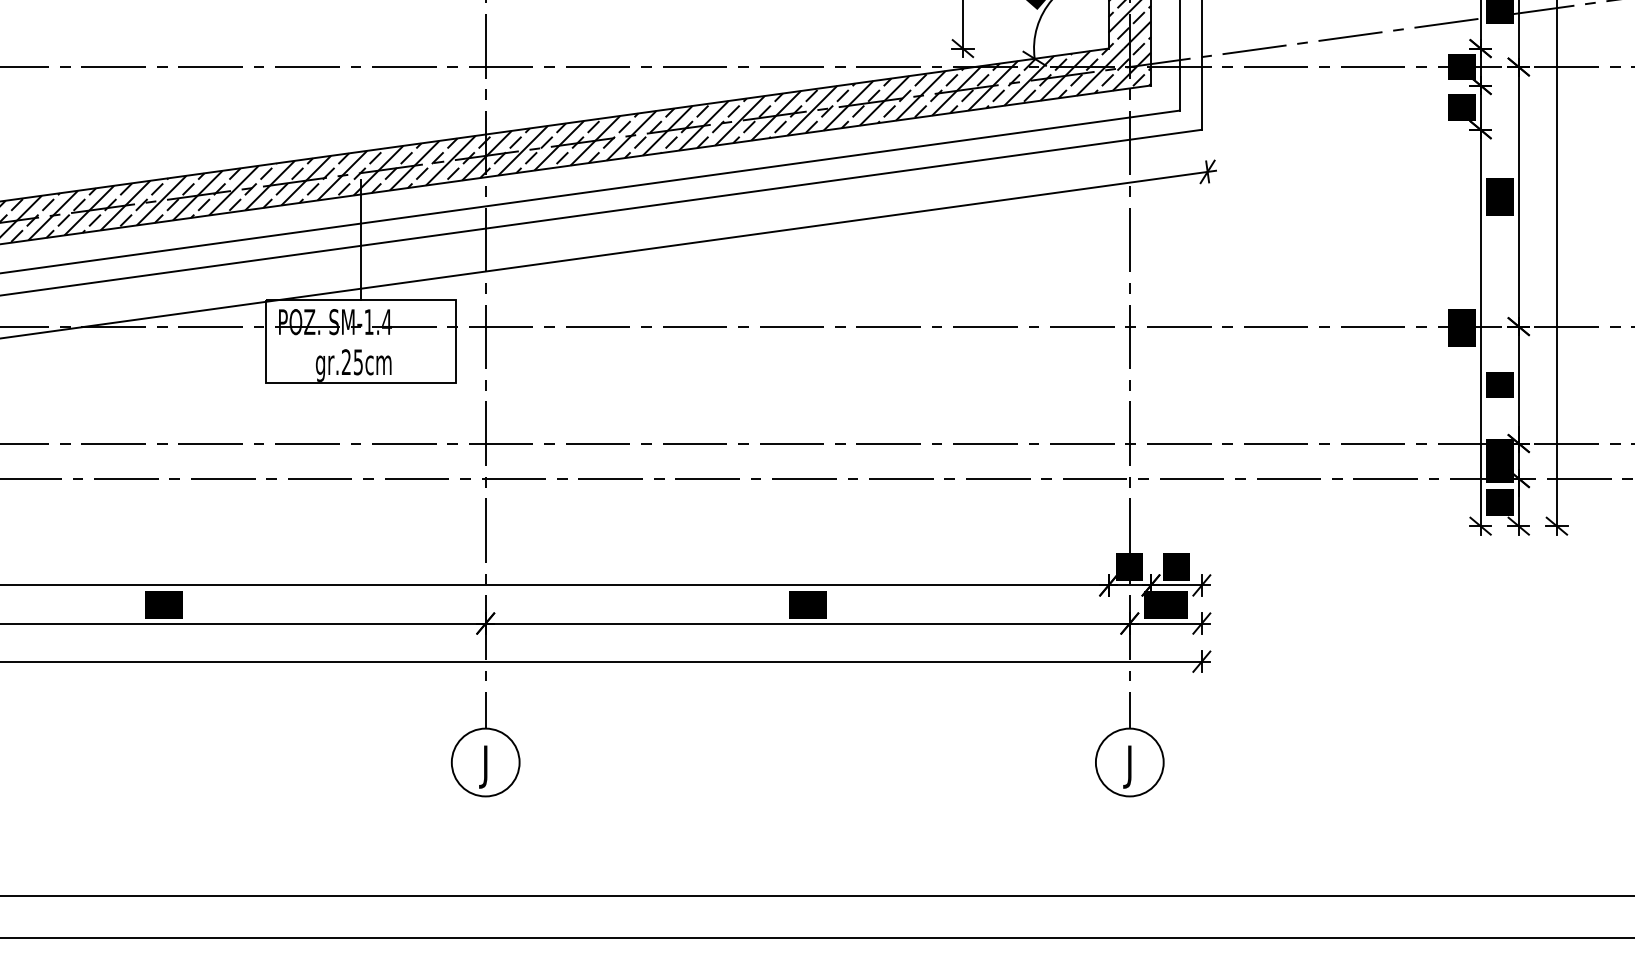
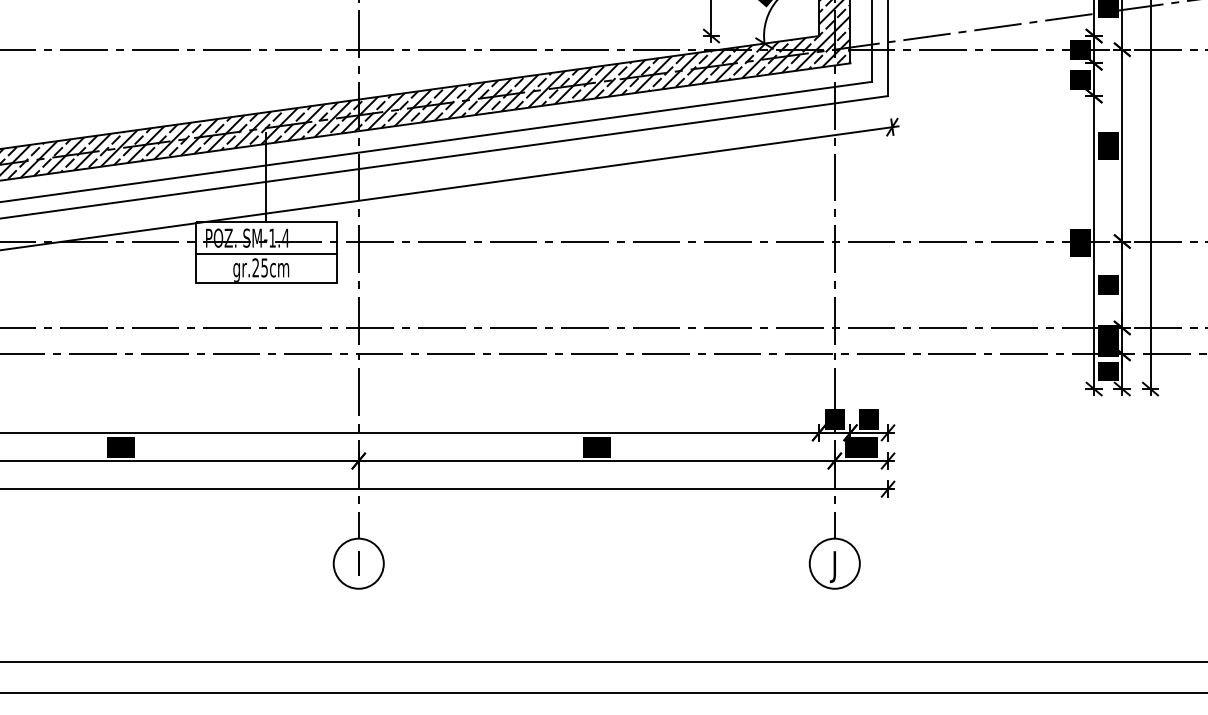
line: (360, 342) -> (266, 253), added
text: (483, 766) -> (357, 566), J -> I

